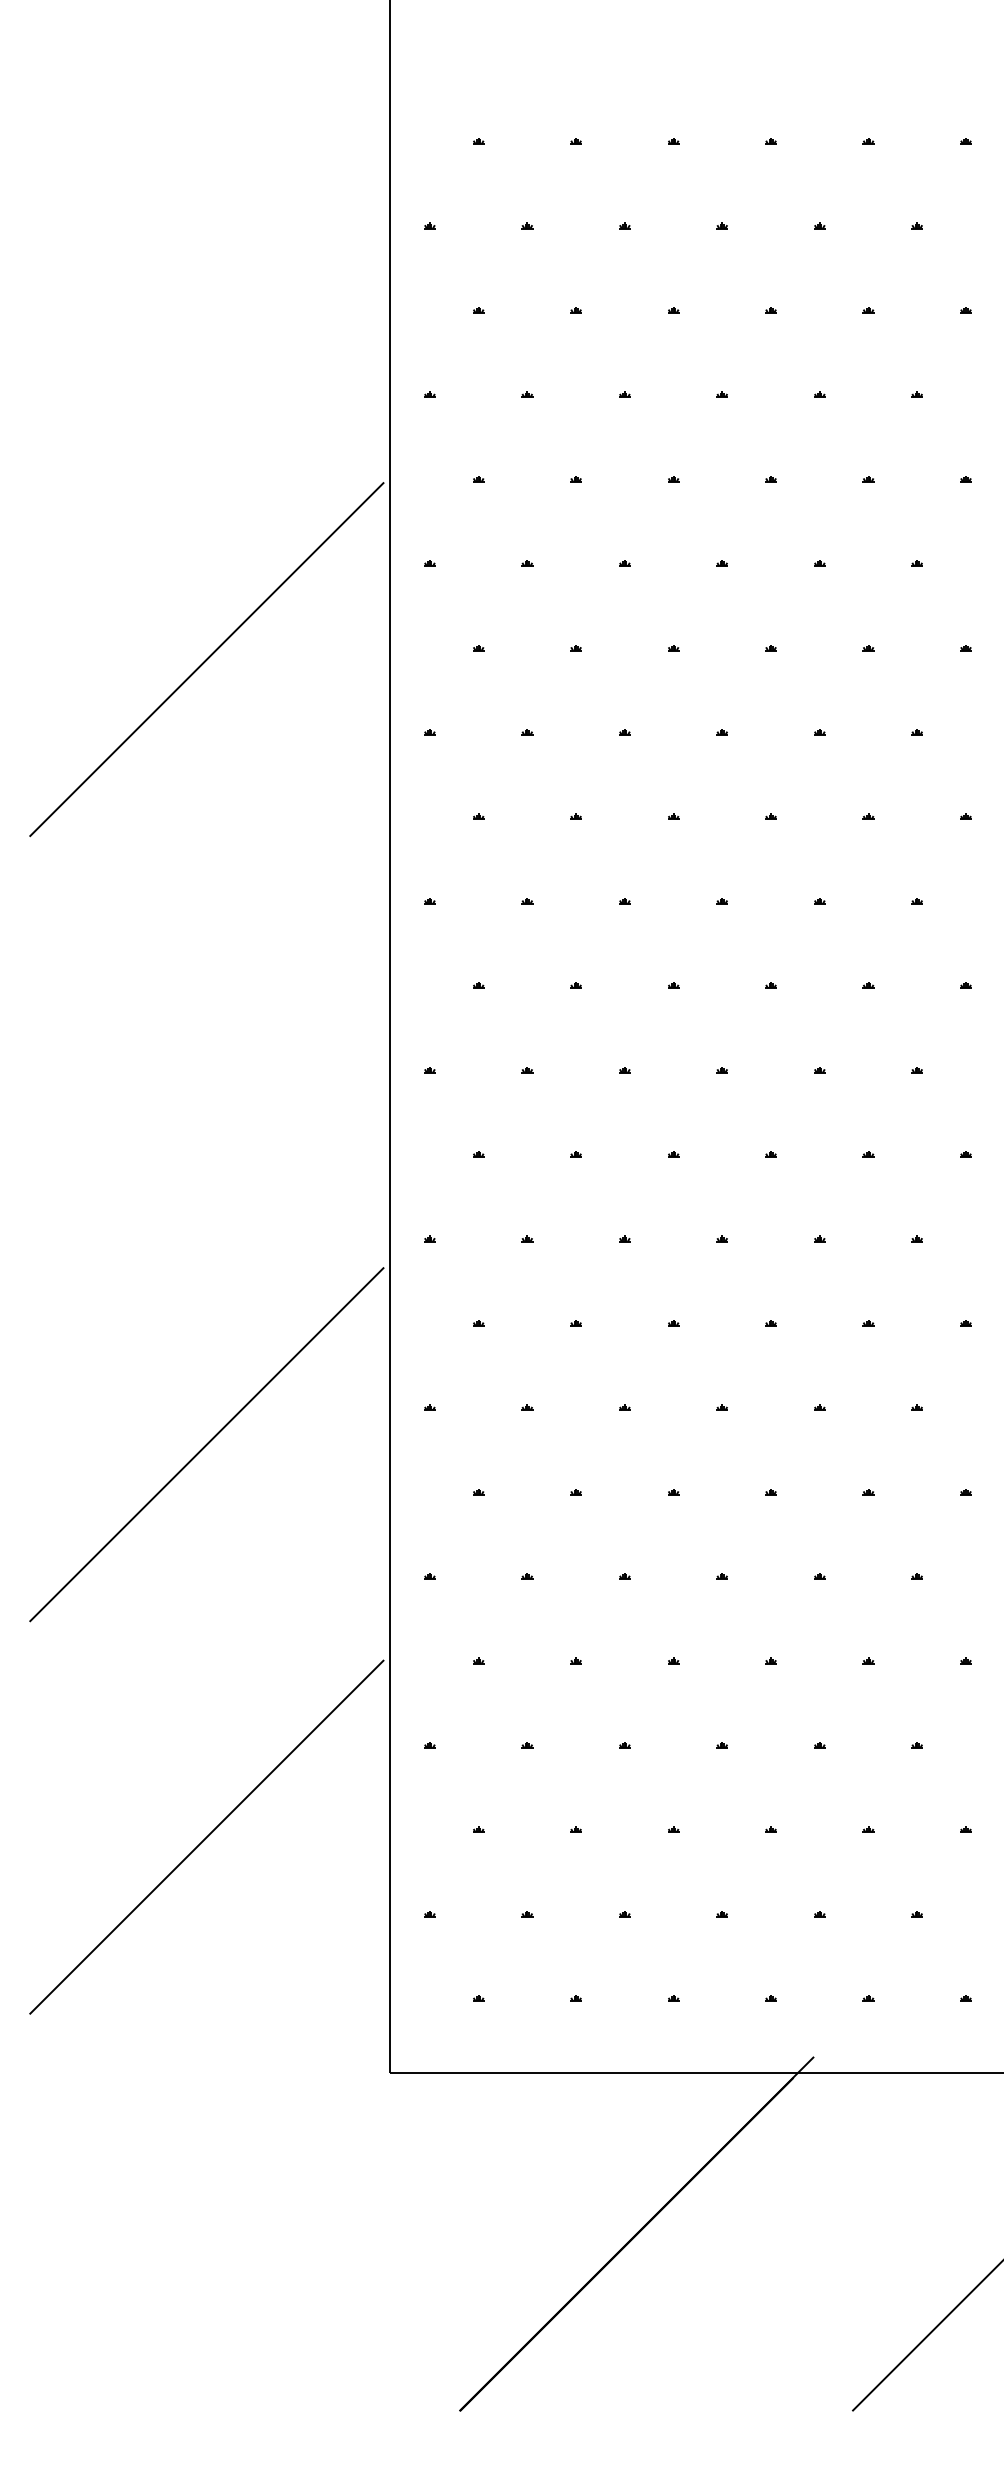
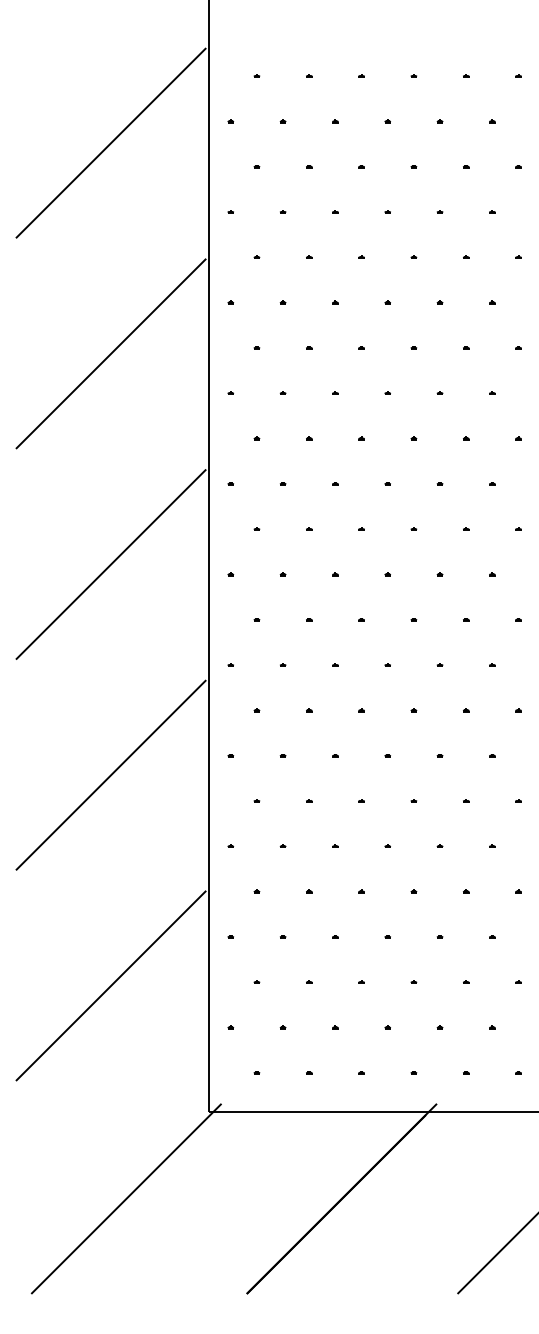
line: (205, 267) -> (110, 143), added
line: (205, 1052) -> (110, 564), added
line: (235, 2233) -> (126, 1198), added

